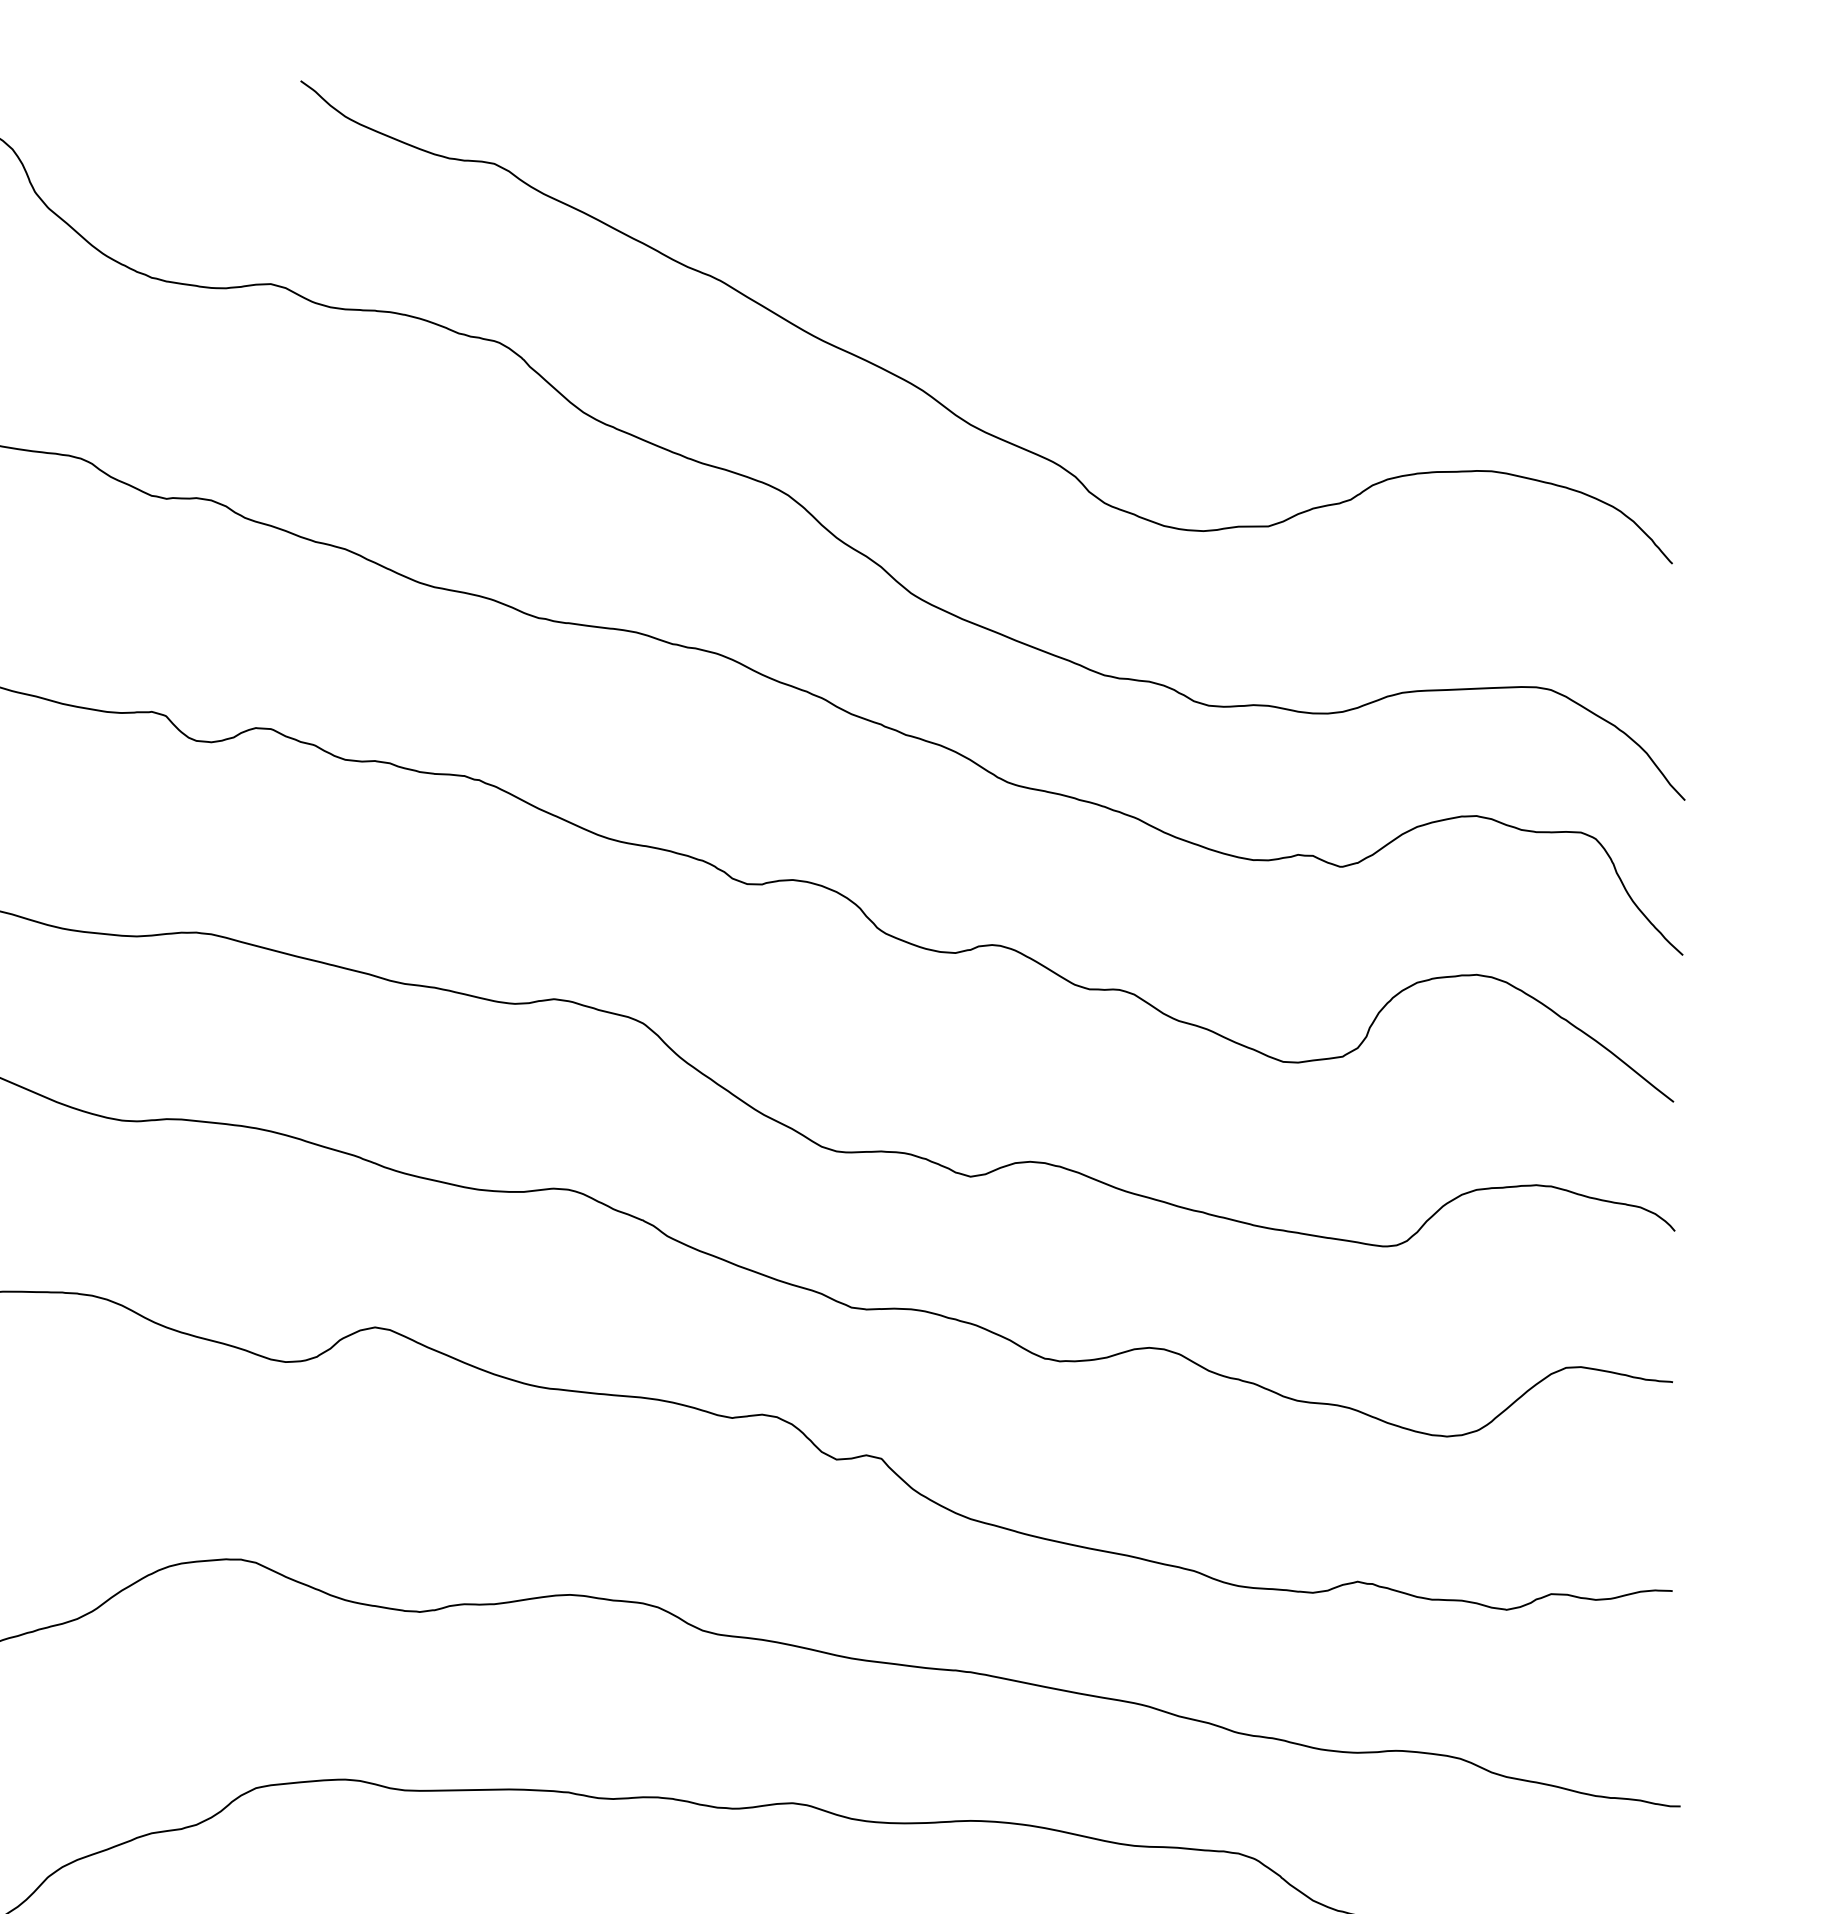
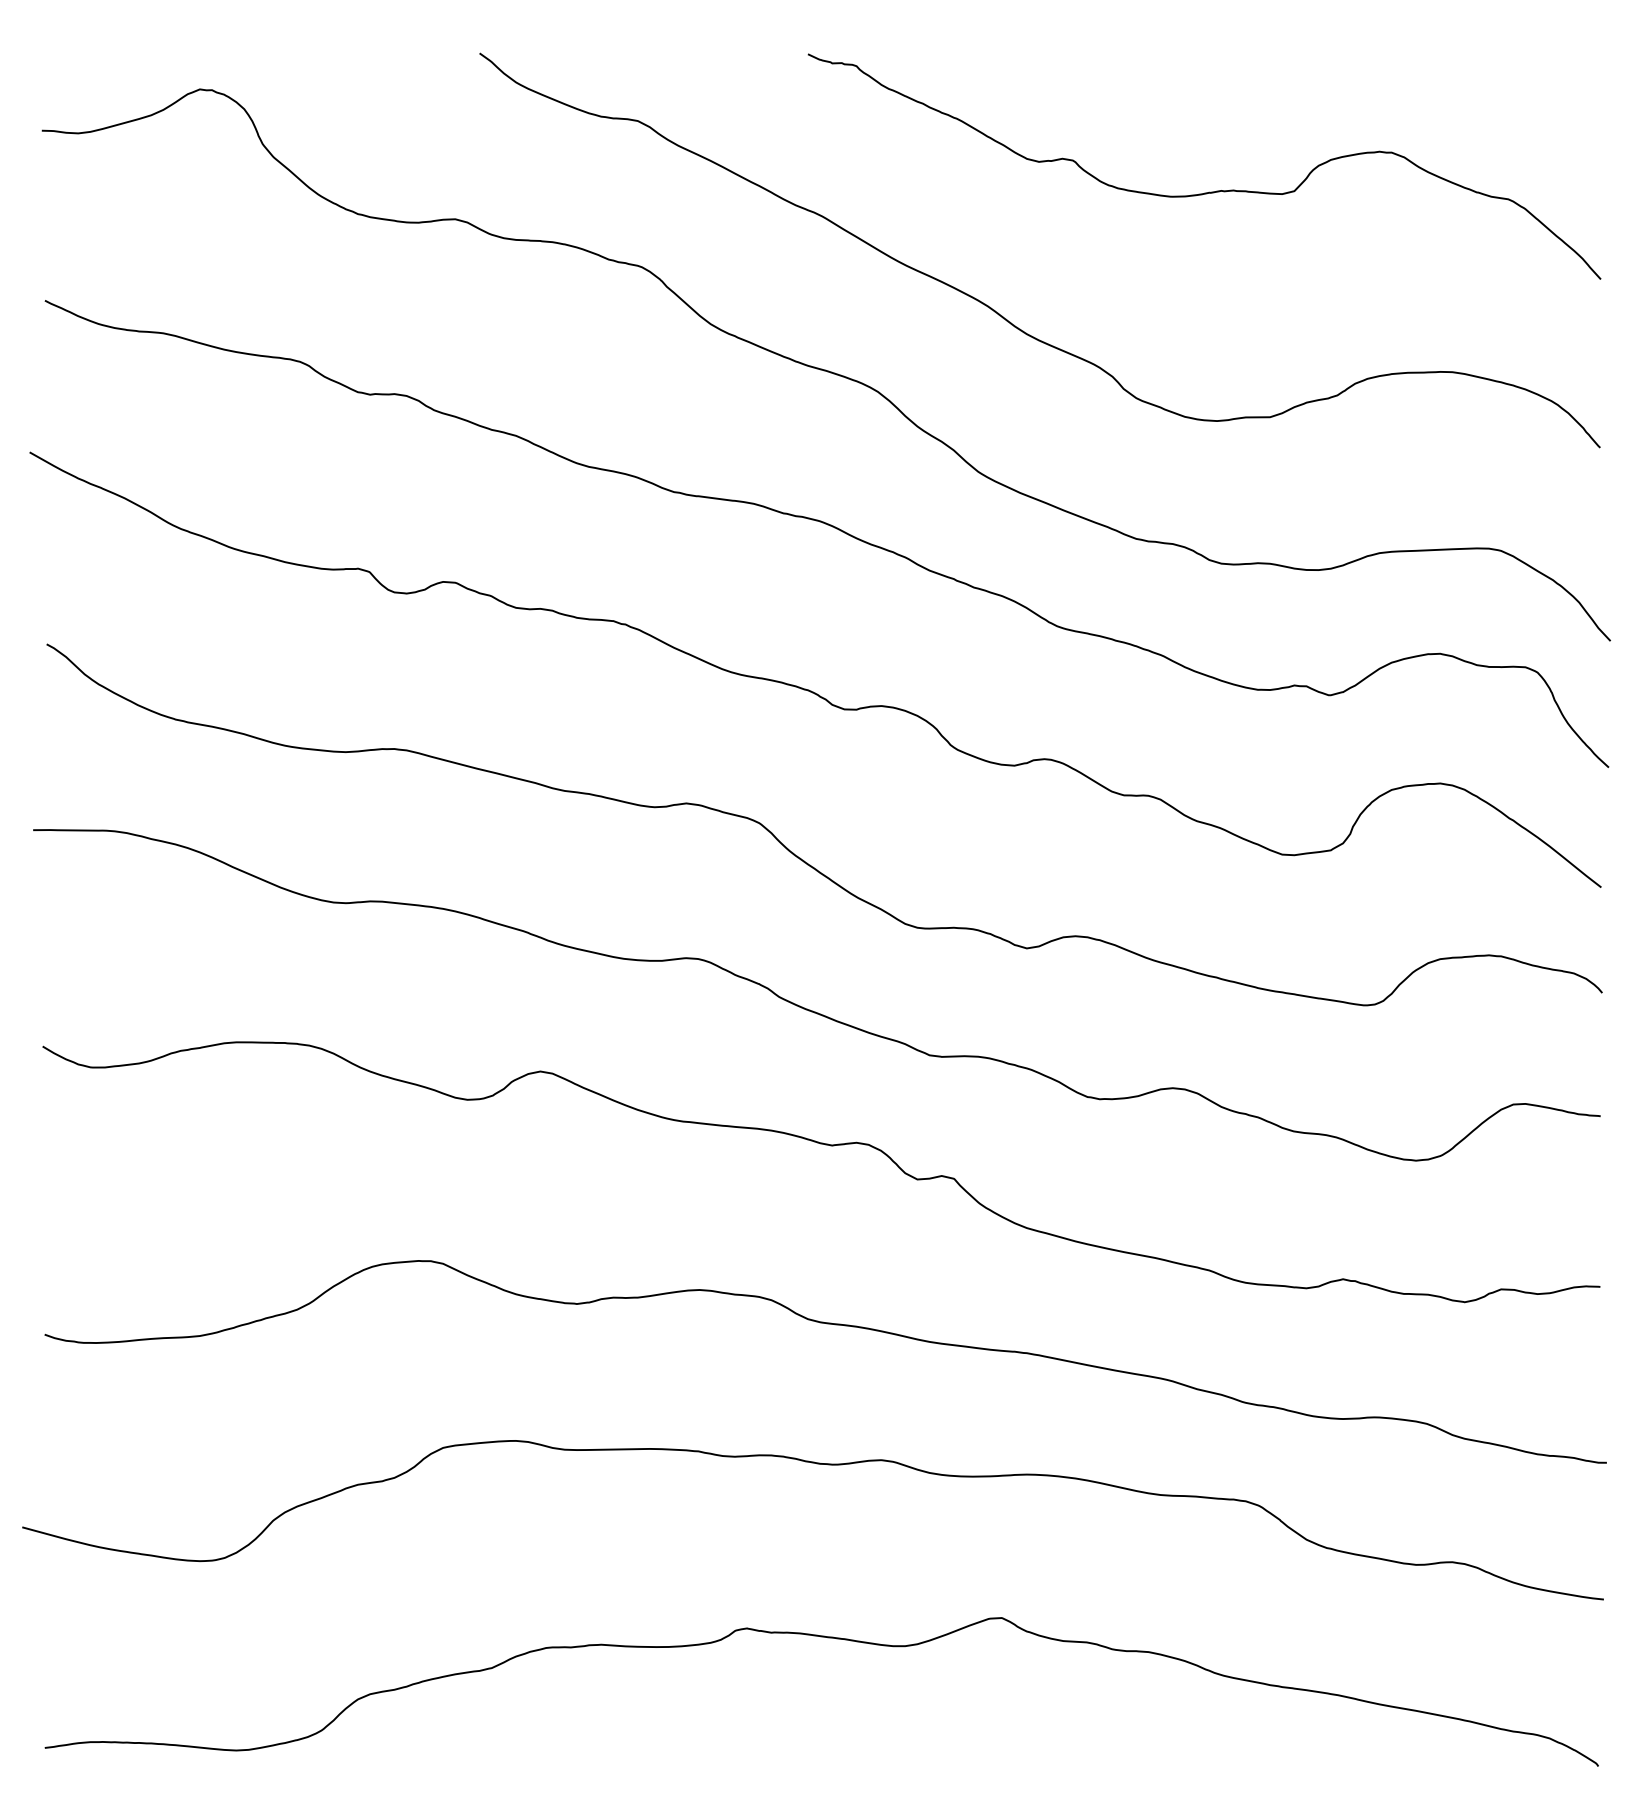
curve: (1194, 250) -> (1209, 191), added

